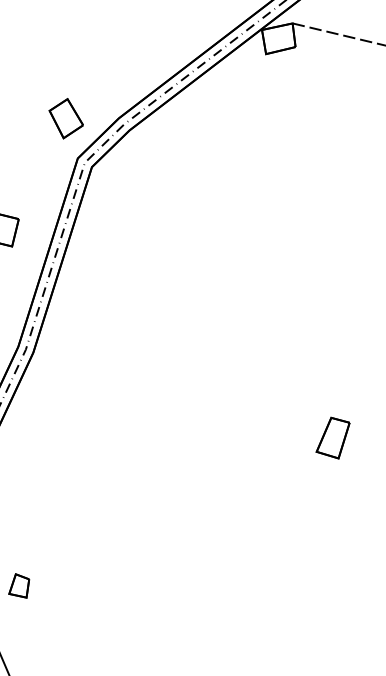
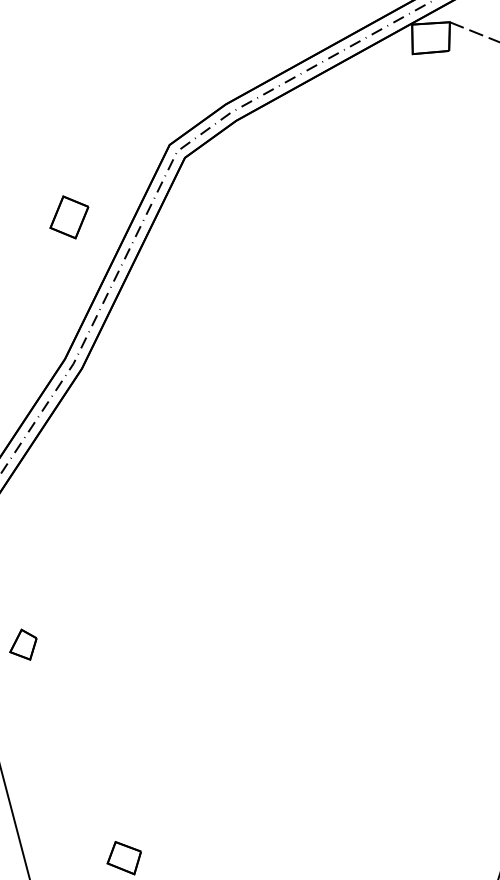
part: (65, 118) -> (162, 95), removed
part: (333, 438) -> (424, 524), removed

